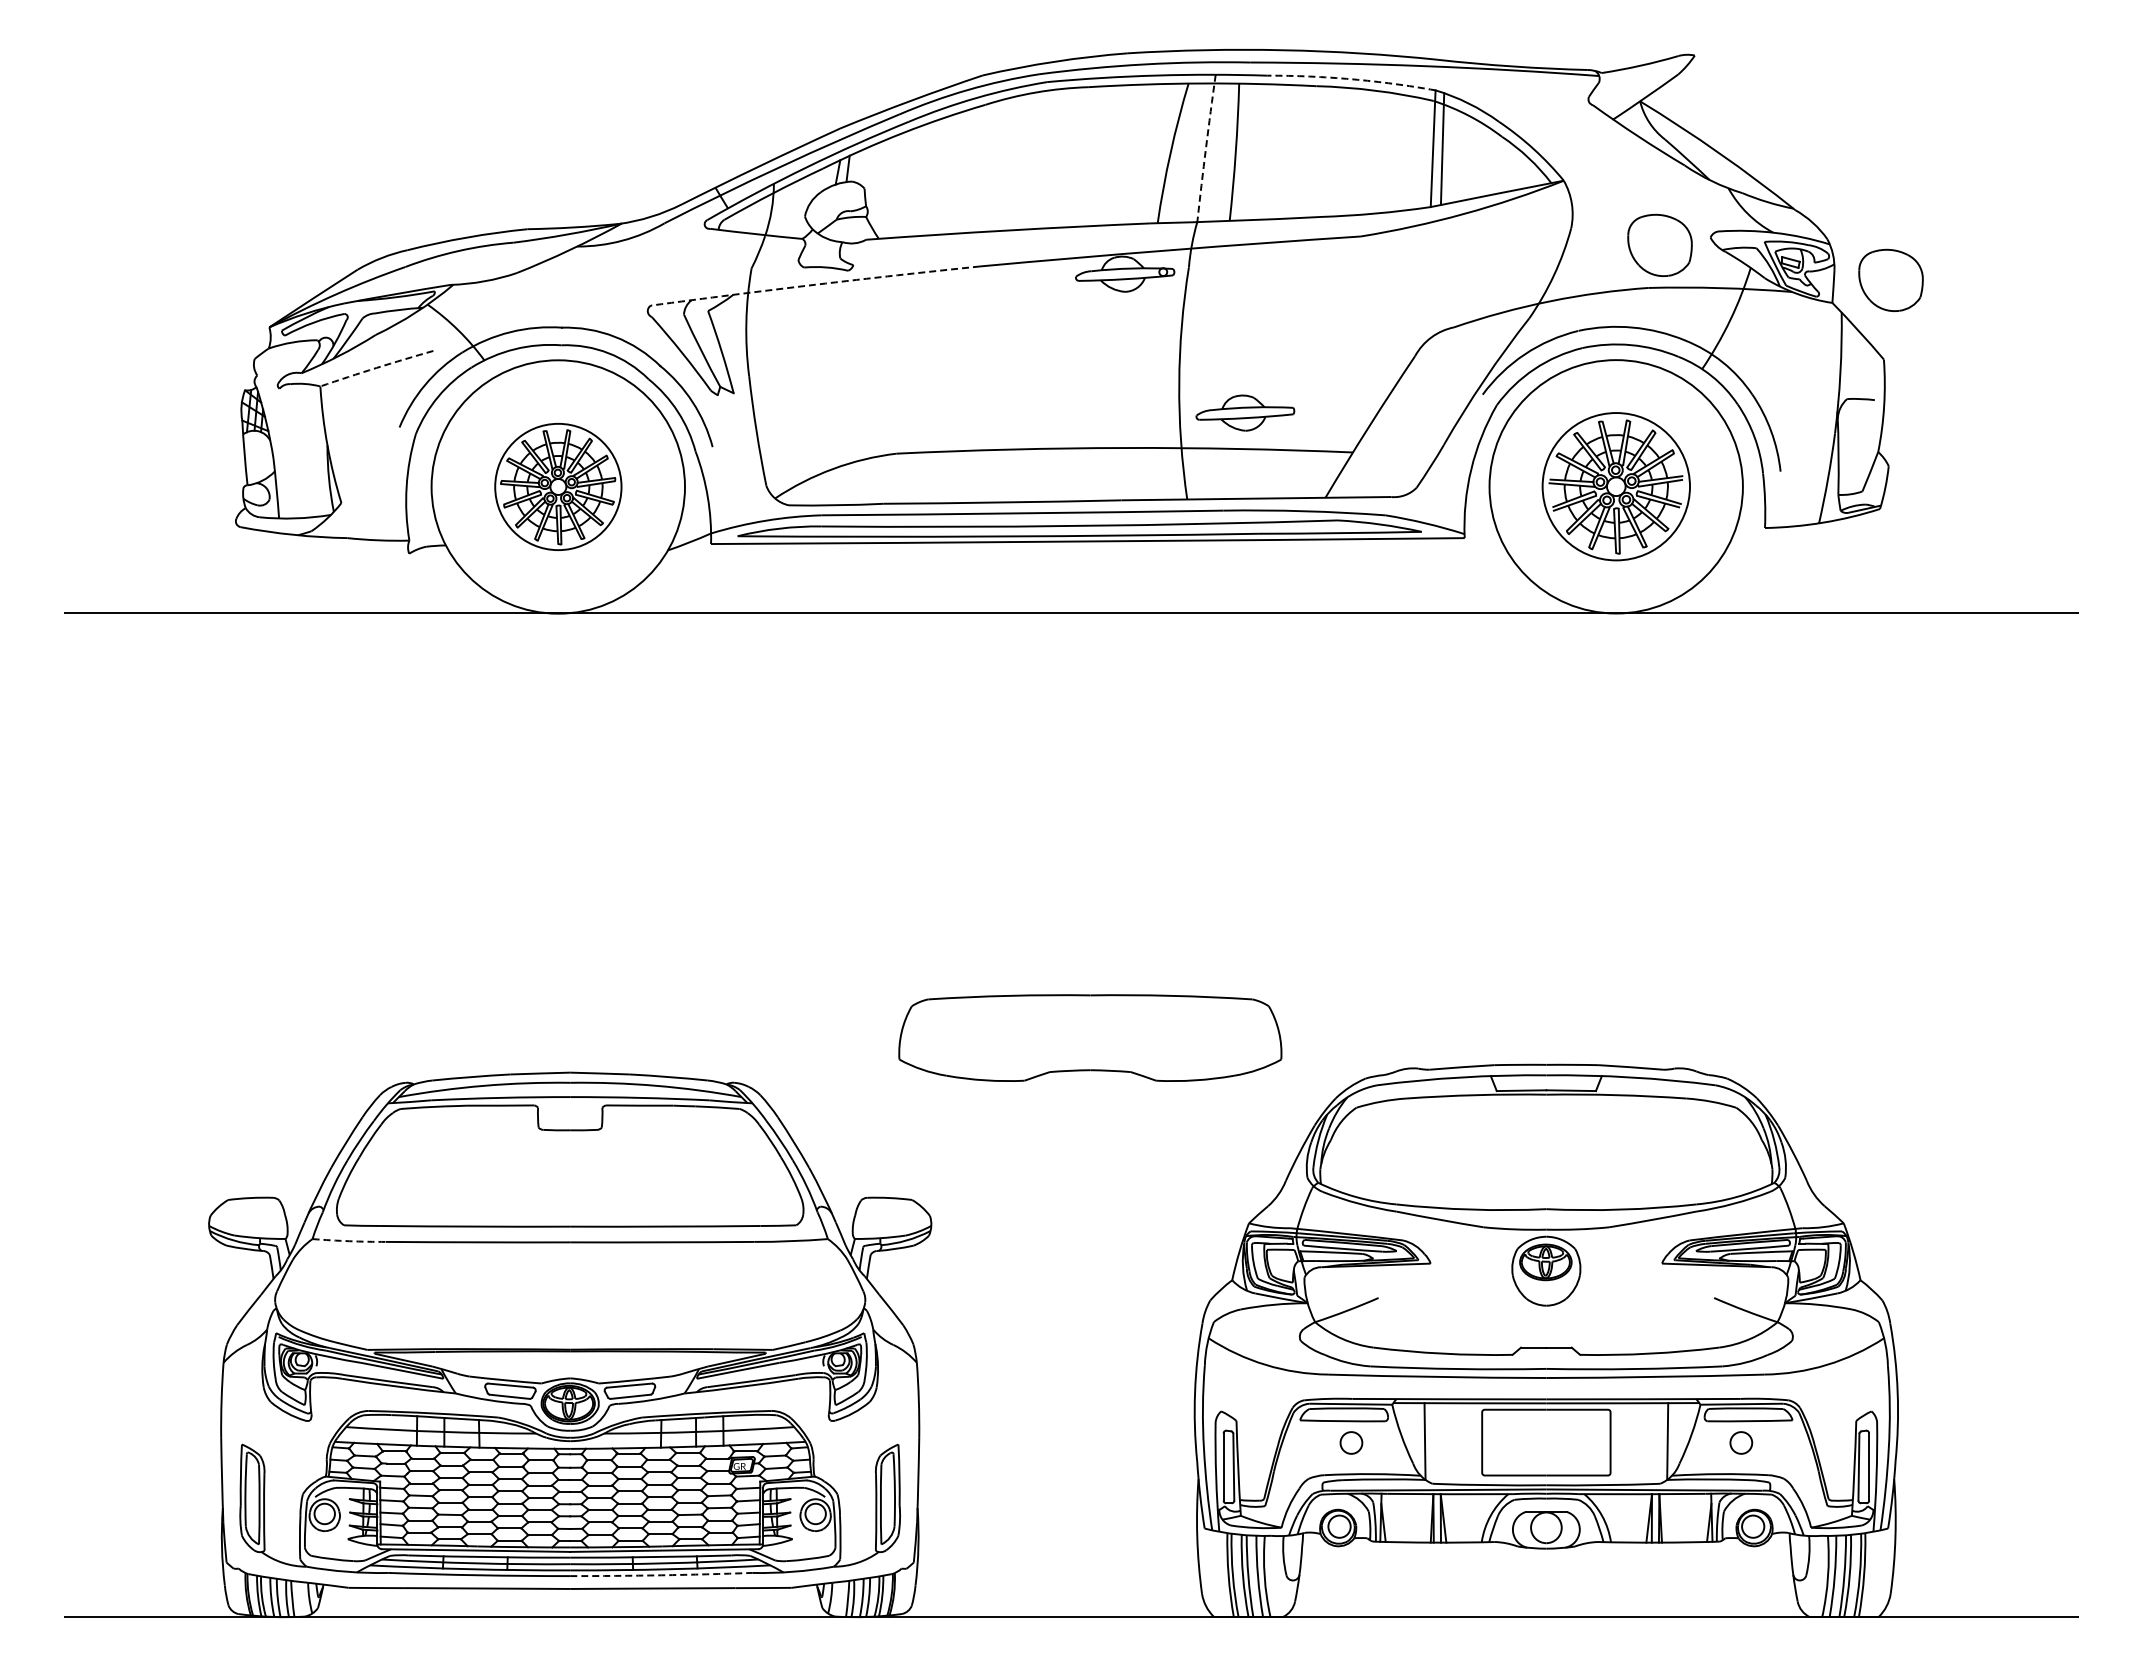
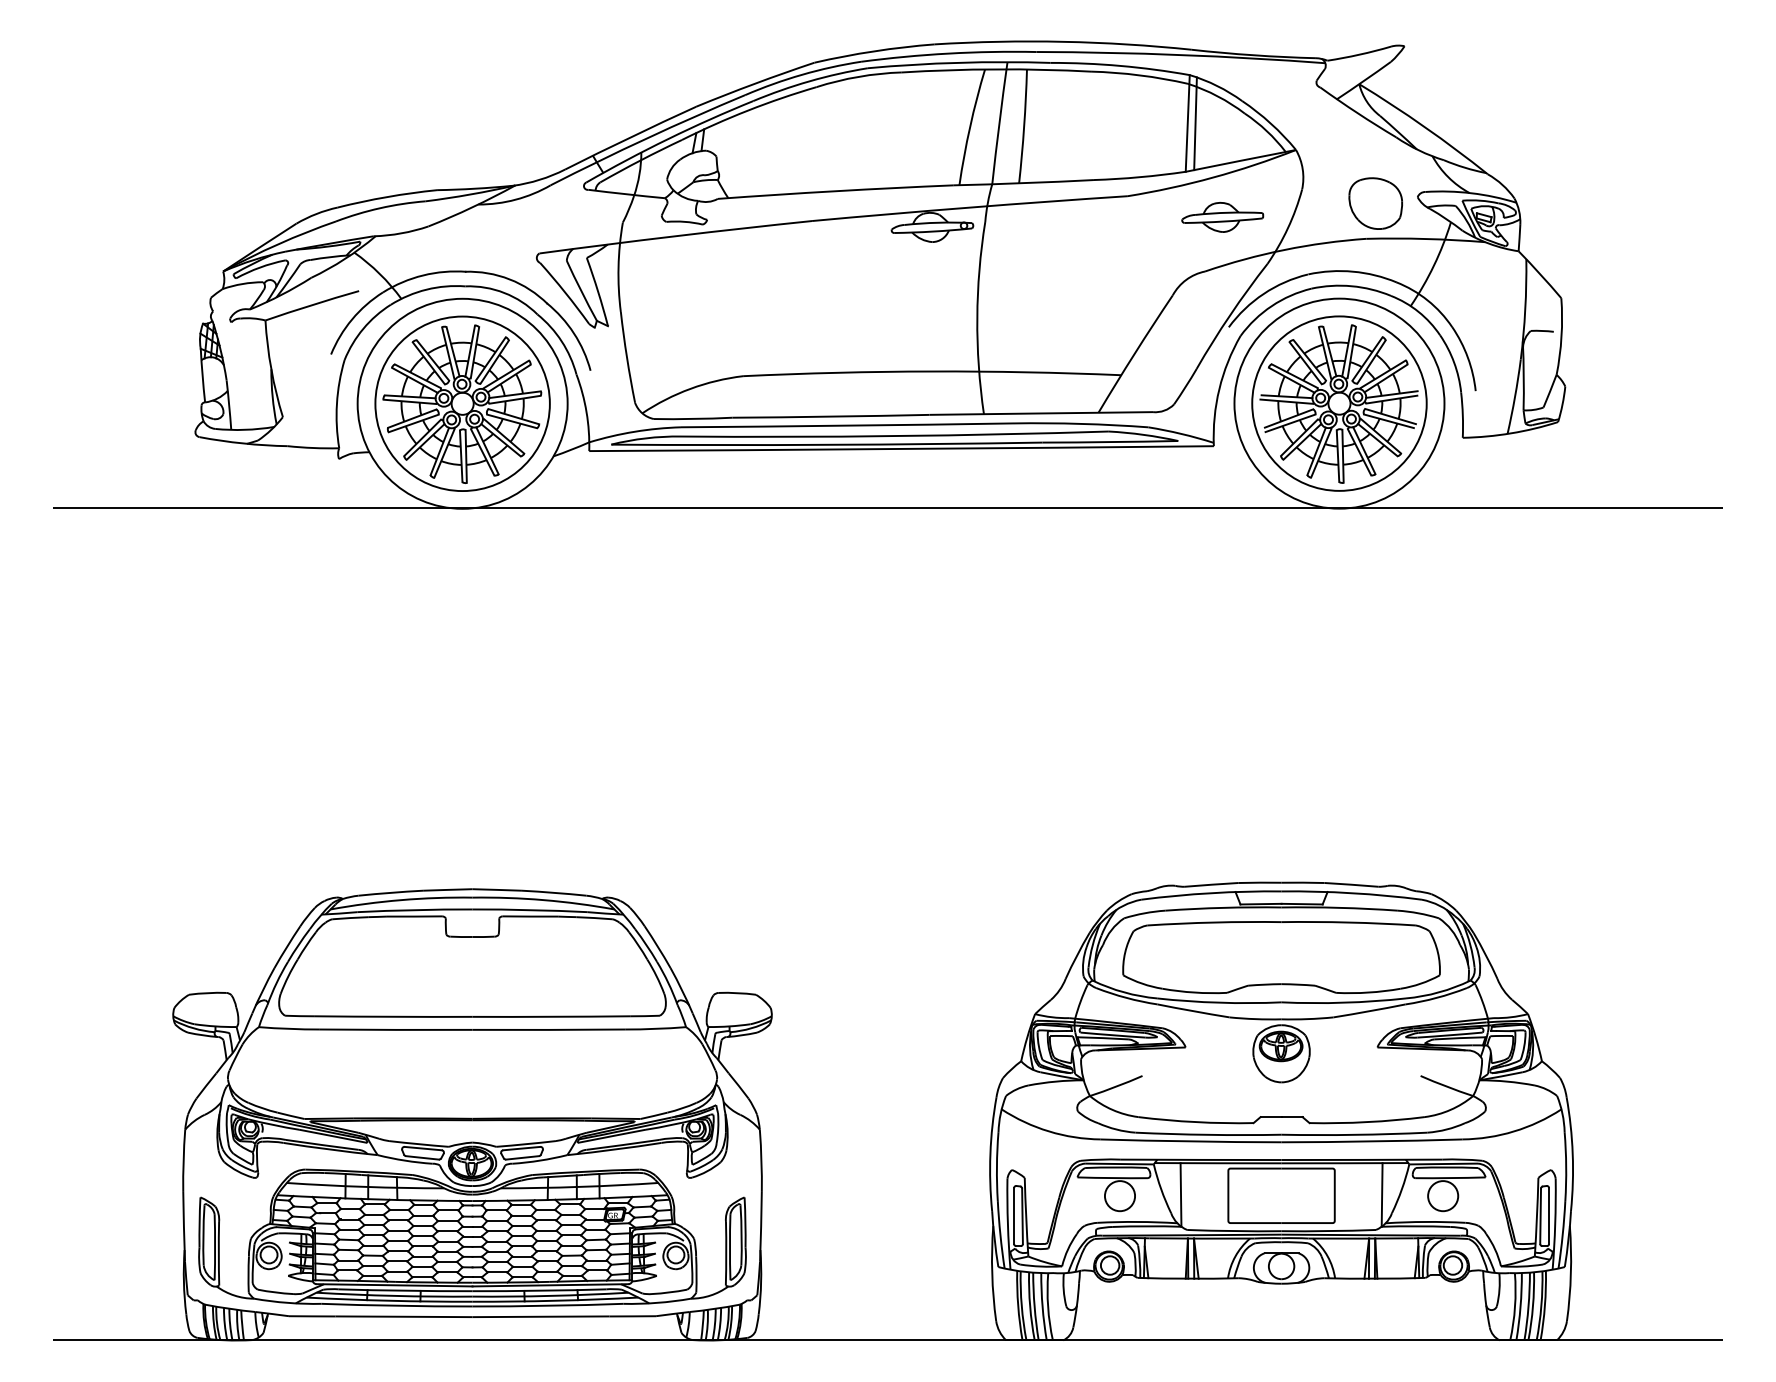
arc: (1351, 79) -> (1120, 66), dashed -> solid
arc: (1205, 148) -> (999, 123), dashed -> solid
part: (1890, 279) -> (1566, 231), removed
arc: (815, 284) -> (675, 235), dashed -> solid
arc: (376, 367) -> (311, 304), dashed -> solid
part: (1245, 412) -> (1222, 216), moved
part: (558, 486) -> (462, 403), size x1.67
part: (1616, 486) -> (1339, 403), size x1.43
part: (1090, 1037) -> (1281, 957), moved
arc: (349, 1241) -> (289, 1029), dashed -> solid
circle: (1351, 1442) -> (1120, 1195), size x1.67
circle: (1741, 1442) -> (1443, 1195), size x1.67
arc: (661, 1575) -> (548, 1305), dashed -> solid

